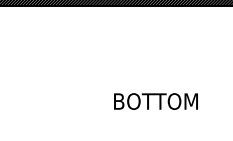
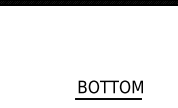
text: (155, 101) -> (110, 86), moved
line: (141, 129) -> (108, 99), added

